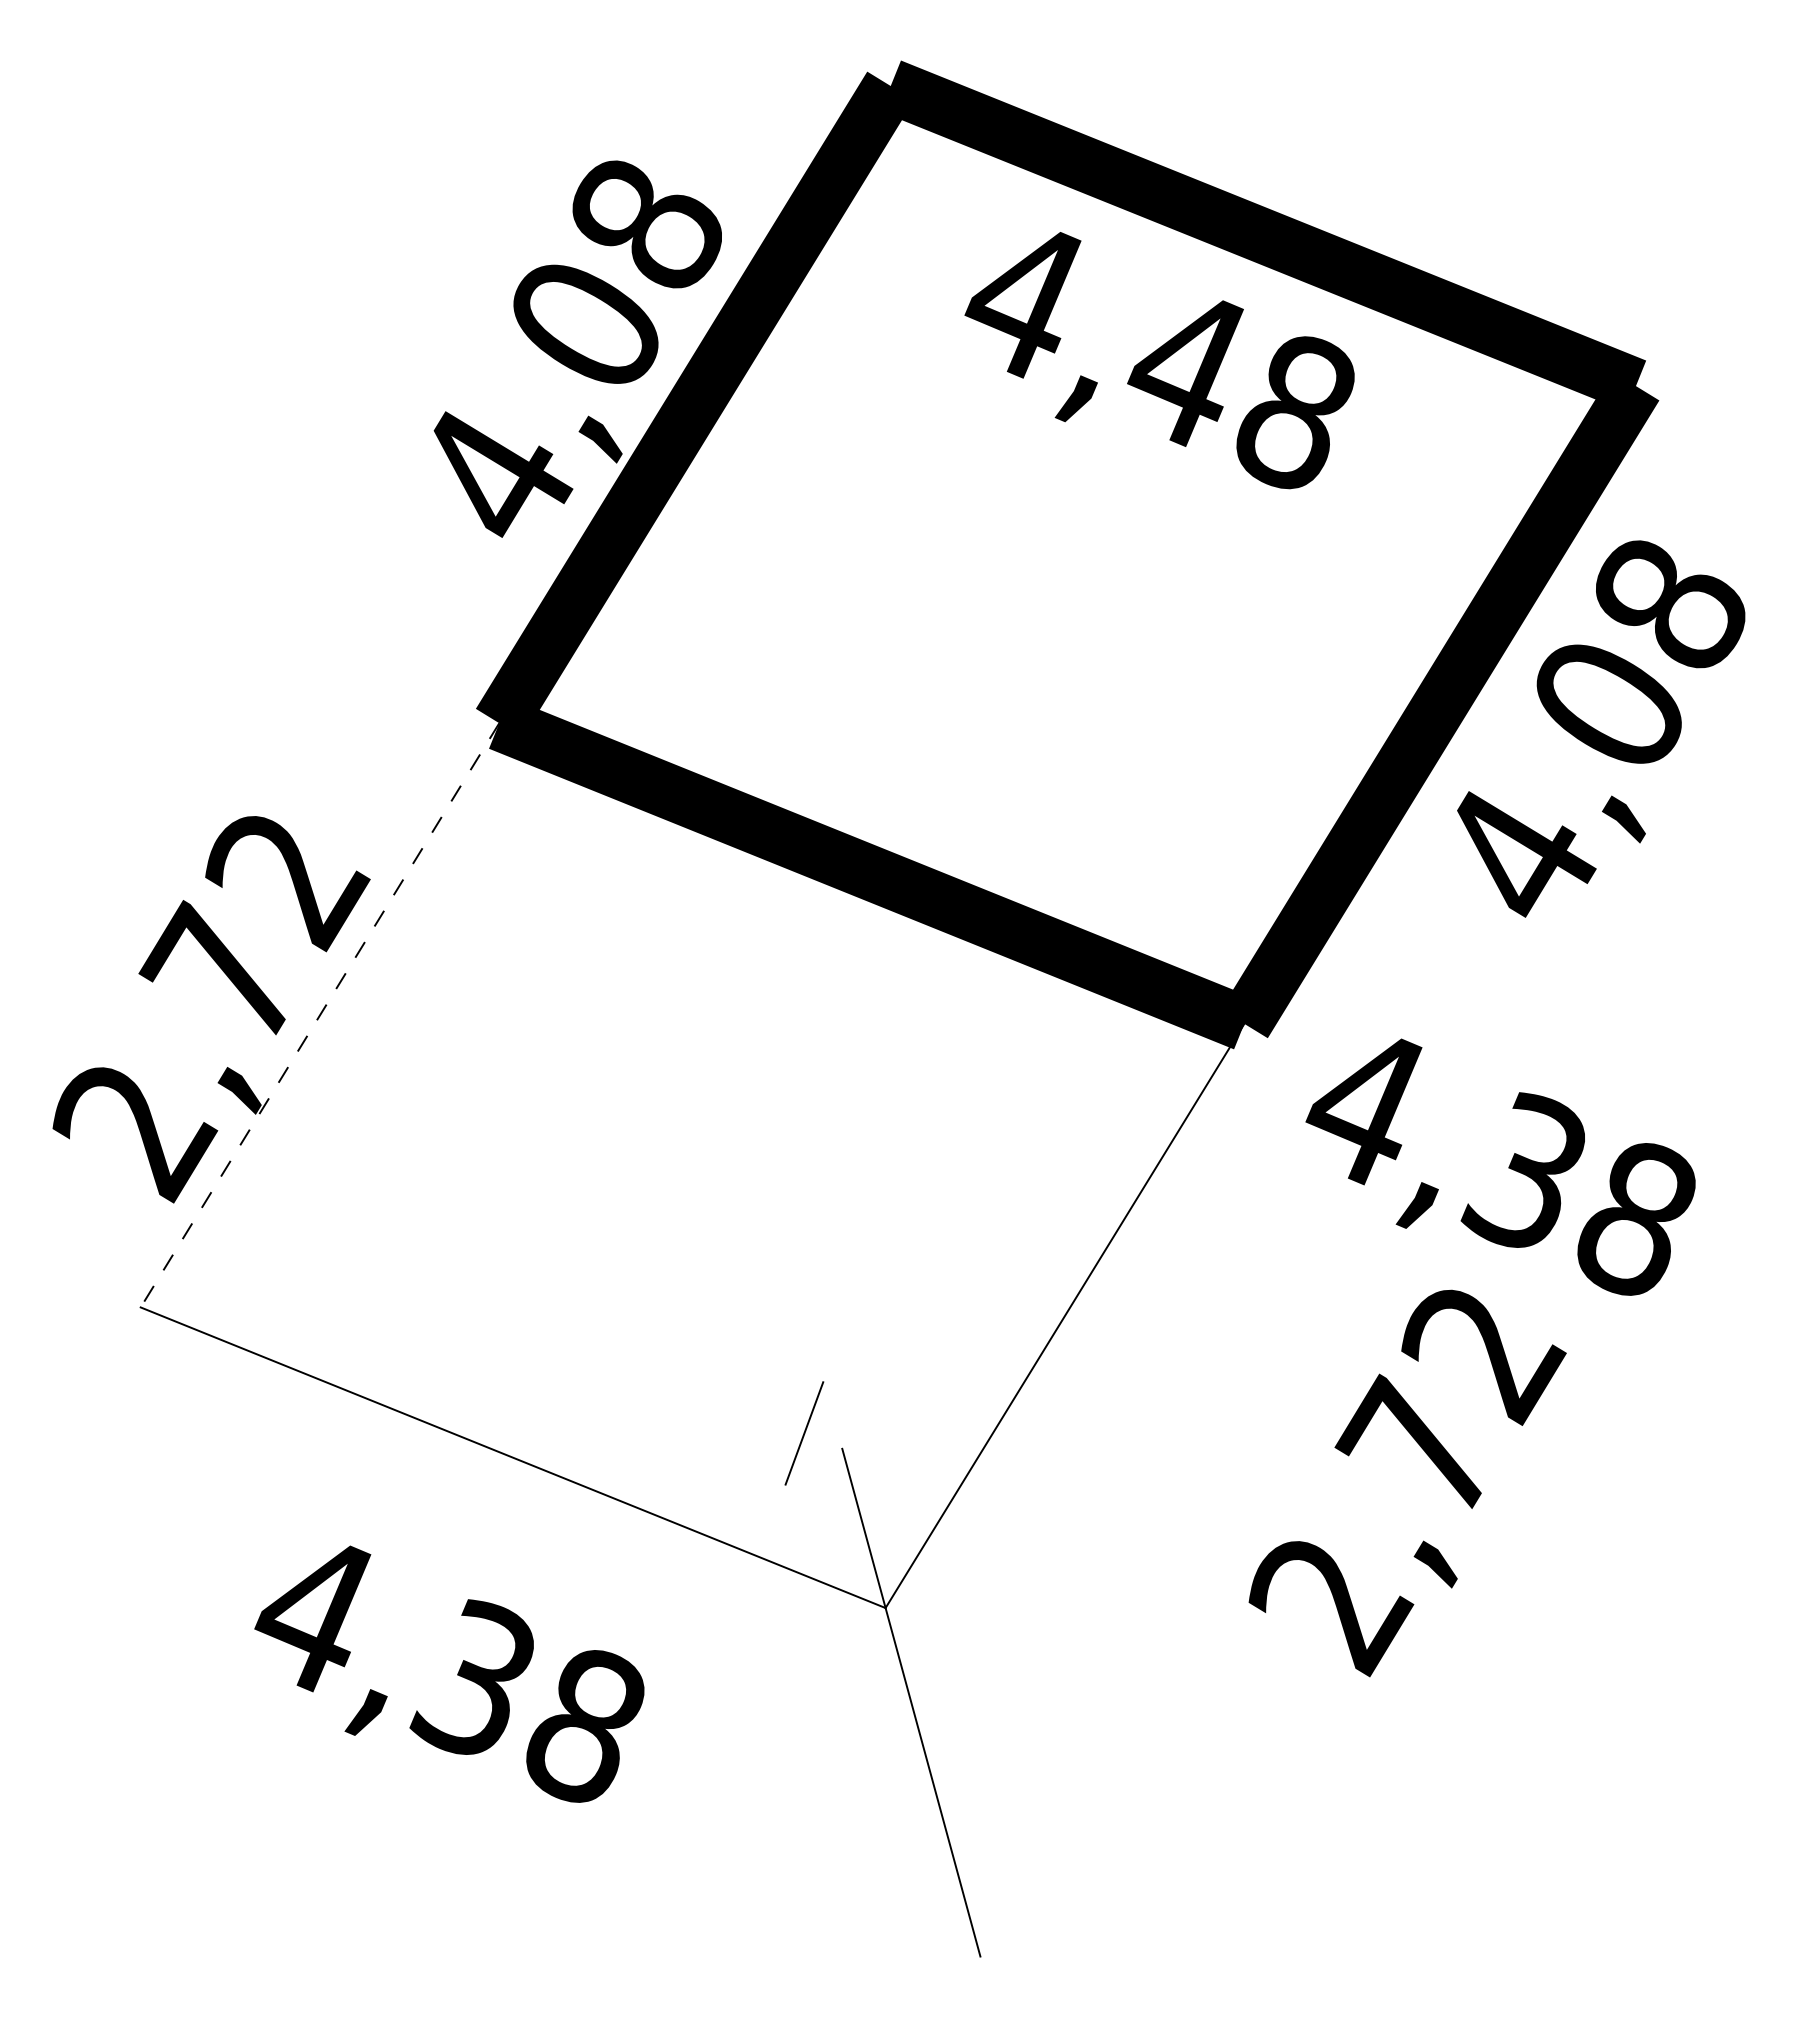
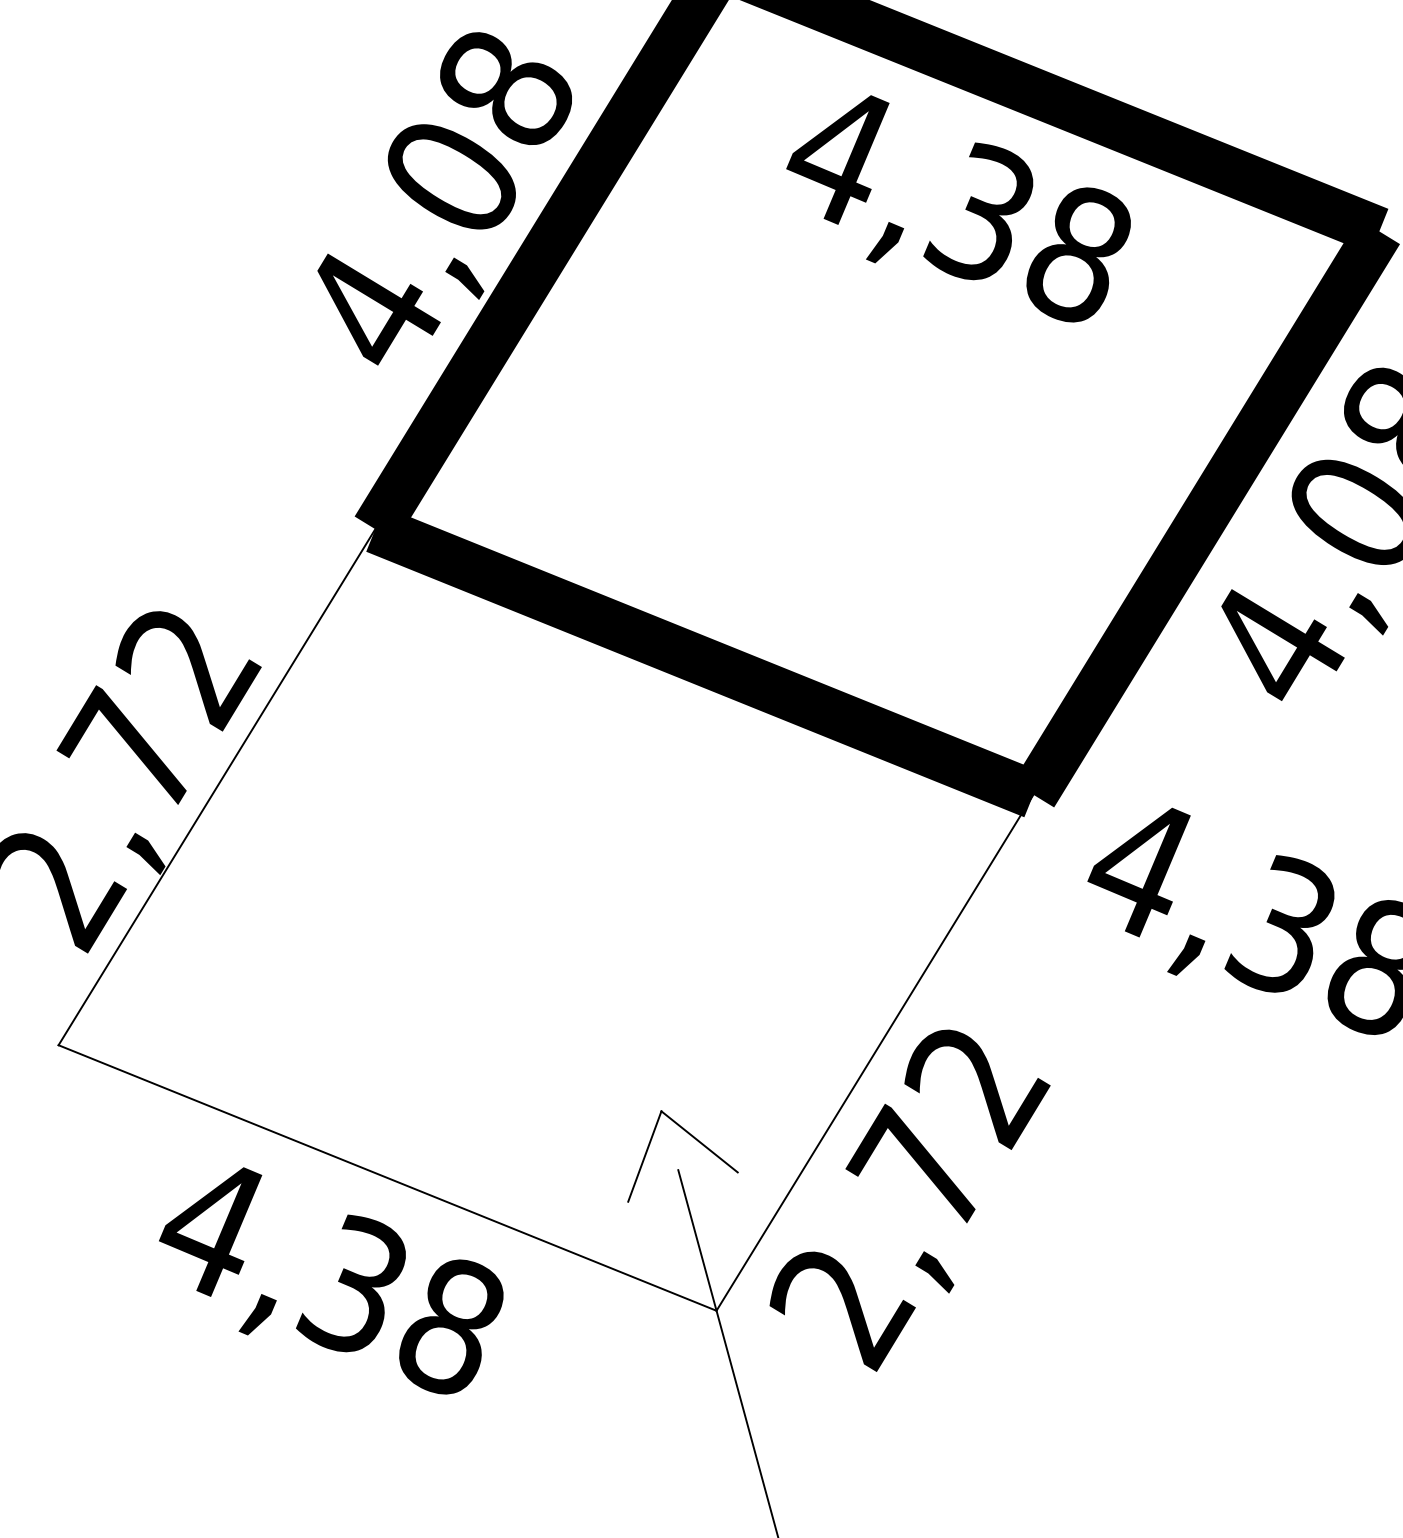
text: (1181, 365) -> (977, 213), 4,48 -> 4,38
line: (320, 1015) -> (217, 787), dashed -> solid
line: (866, 1416) -> (699, 1141), added
text: (1407, 1483) -> (909, 1200), moved
text: (449, 1673) -> (331, 1280), moved

